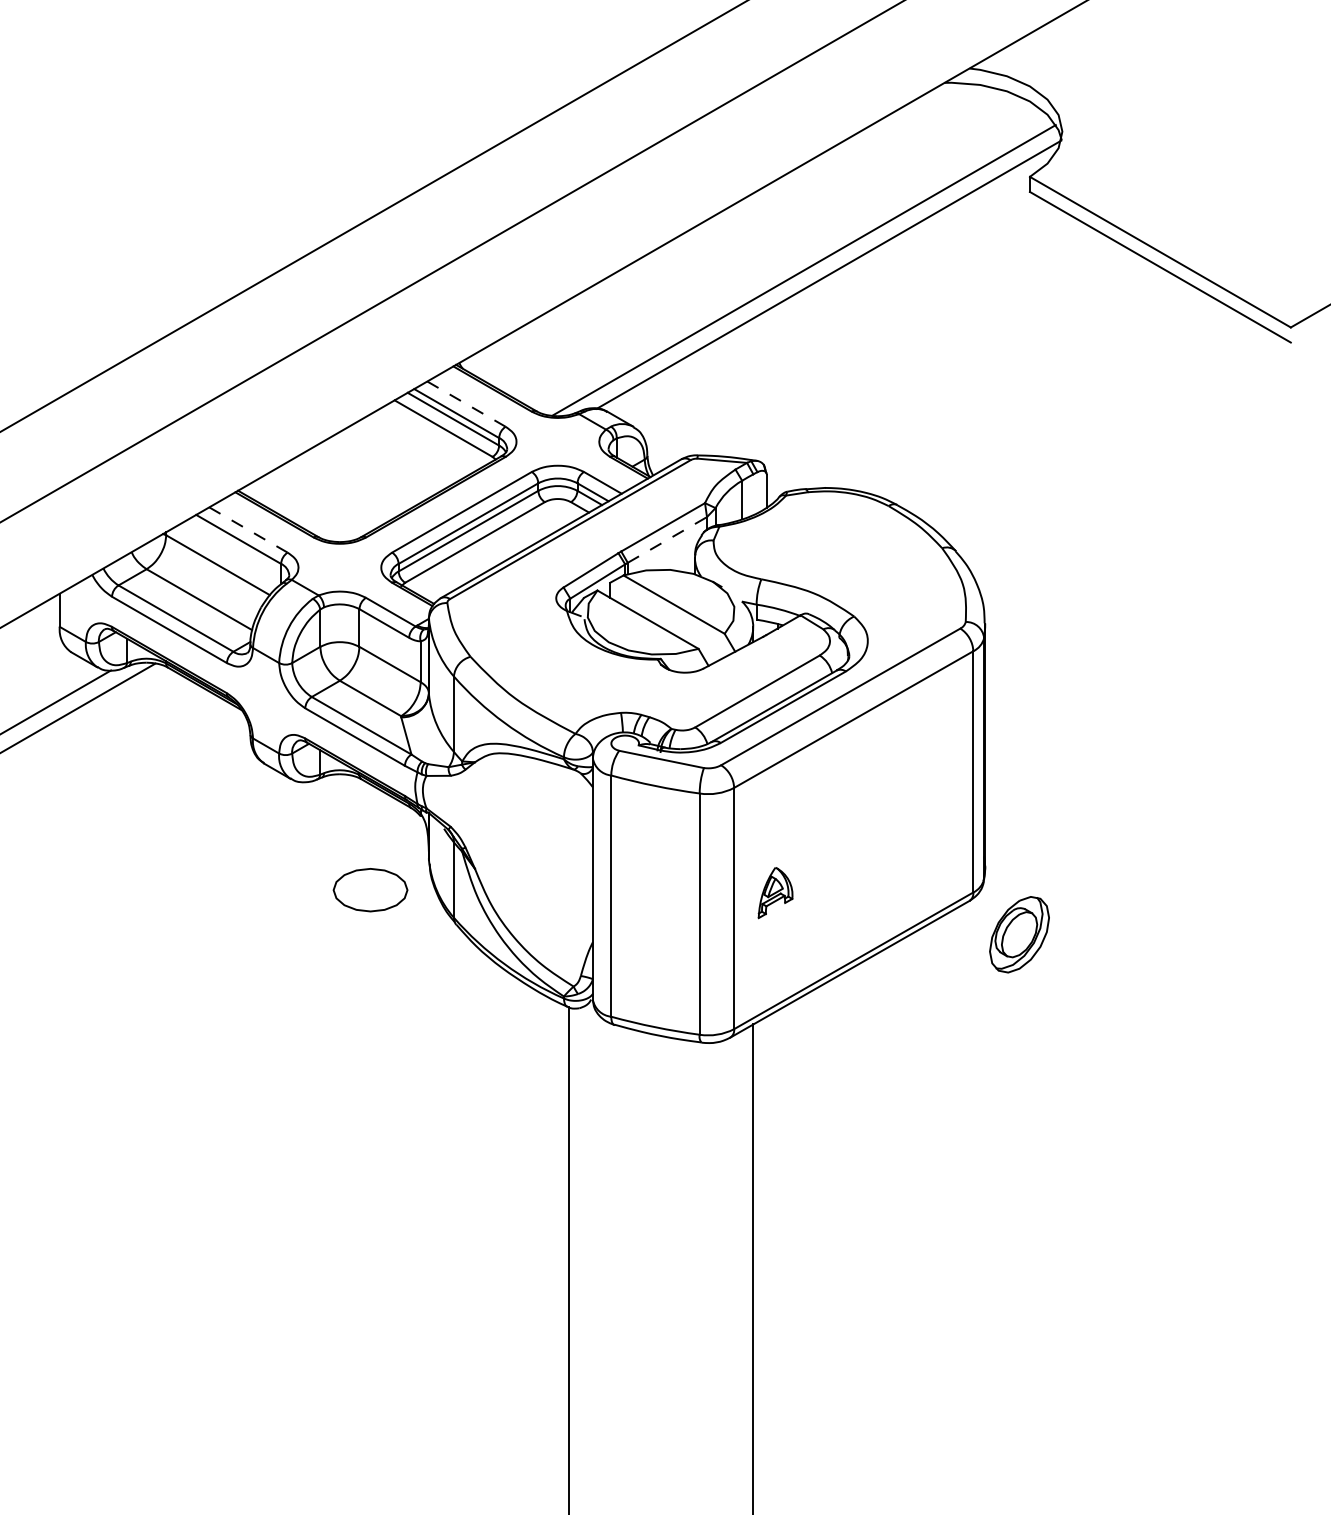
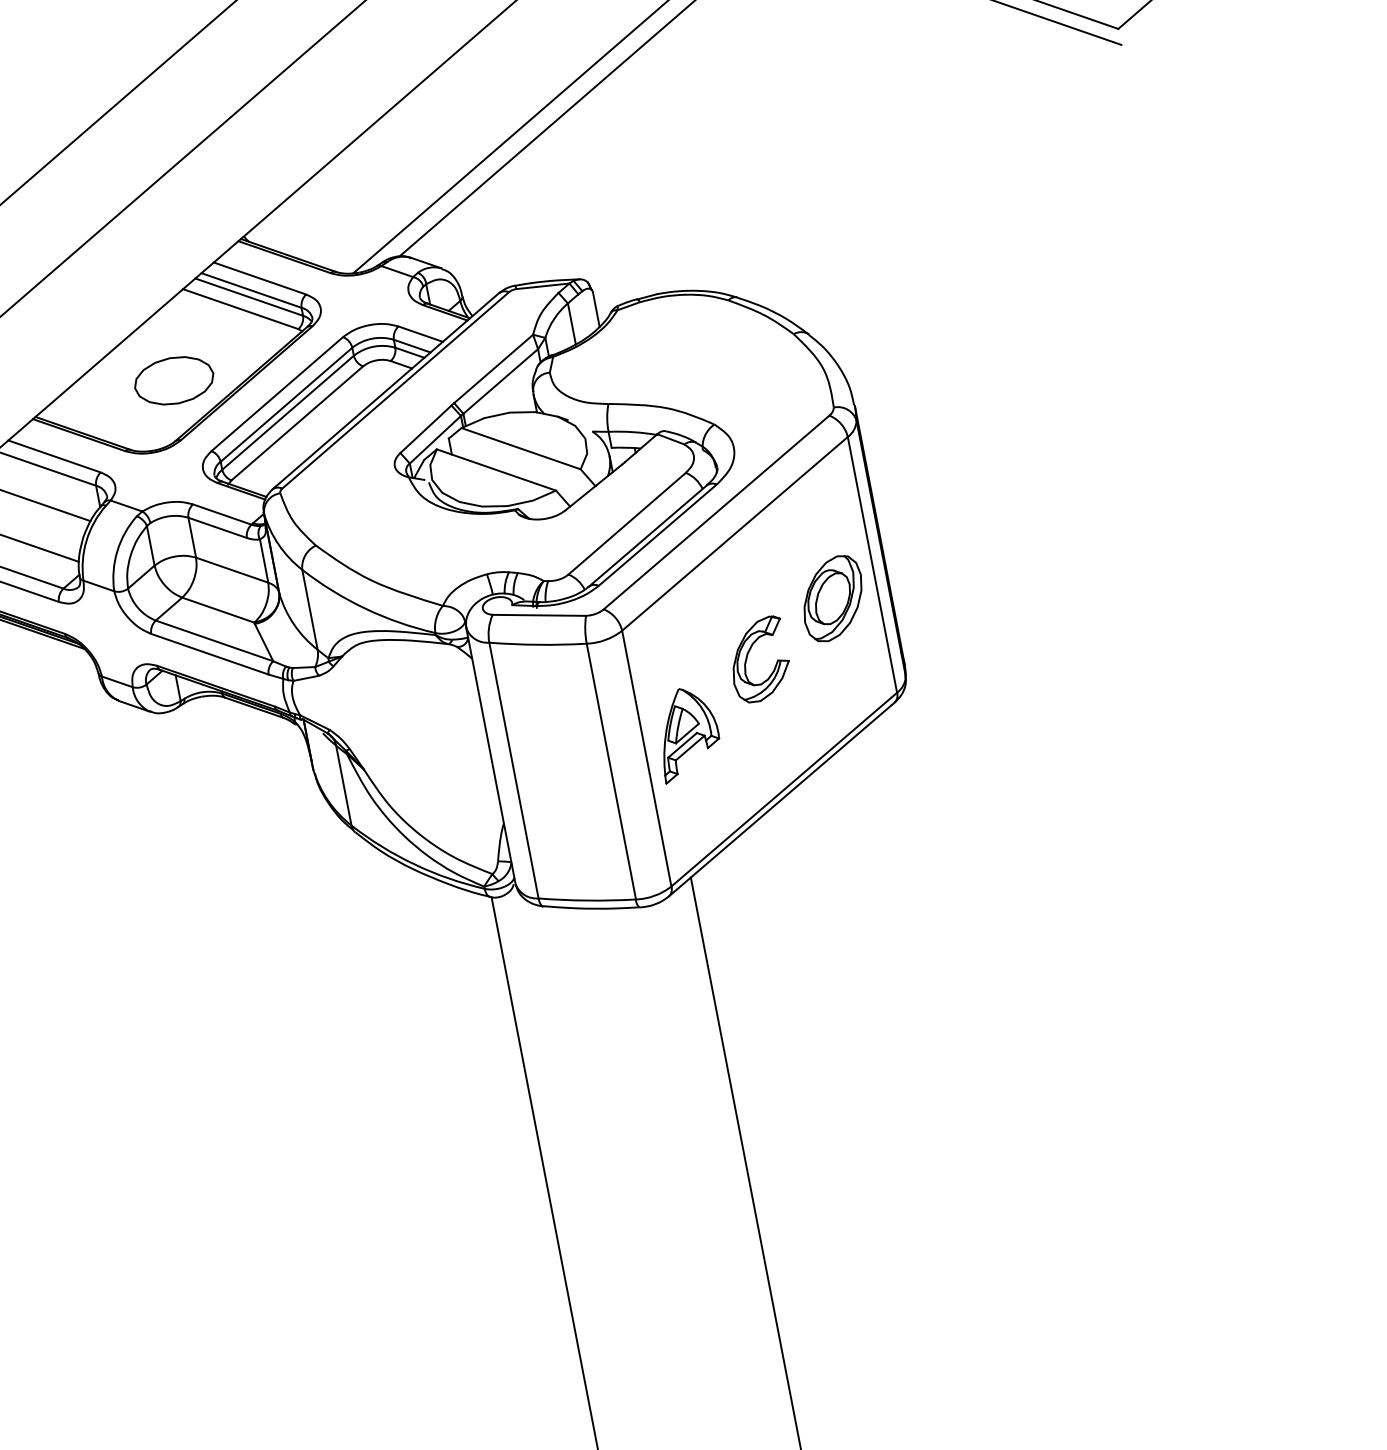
line: (466, 404) -> (260, 278), dashed -> solid
line: (248, 530) -> (54, 456), dashed -> solid
line: (667, 539) -> (500, 380), dashed -> solid
part: (843, 835) -> (747, 658), added
part: (370, 890) -> (174, 381), moved
part: (775, 892) -> (687, 733), size x1.67
part: (1019, 934) -> (832, 598), moved

